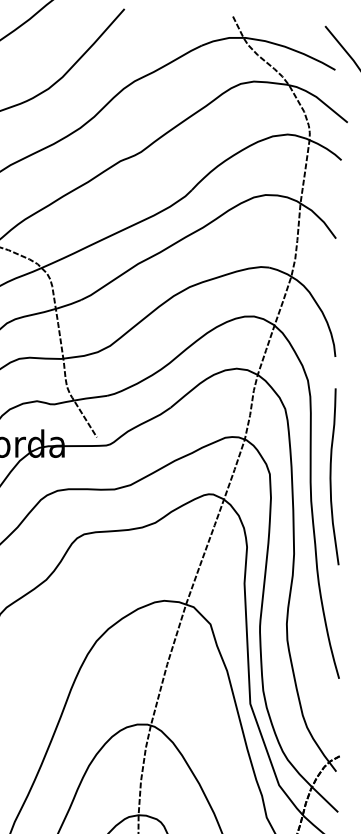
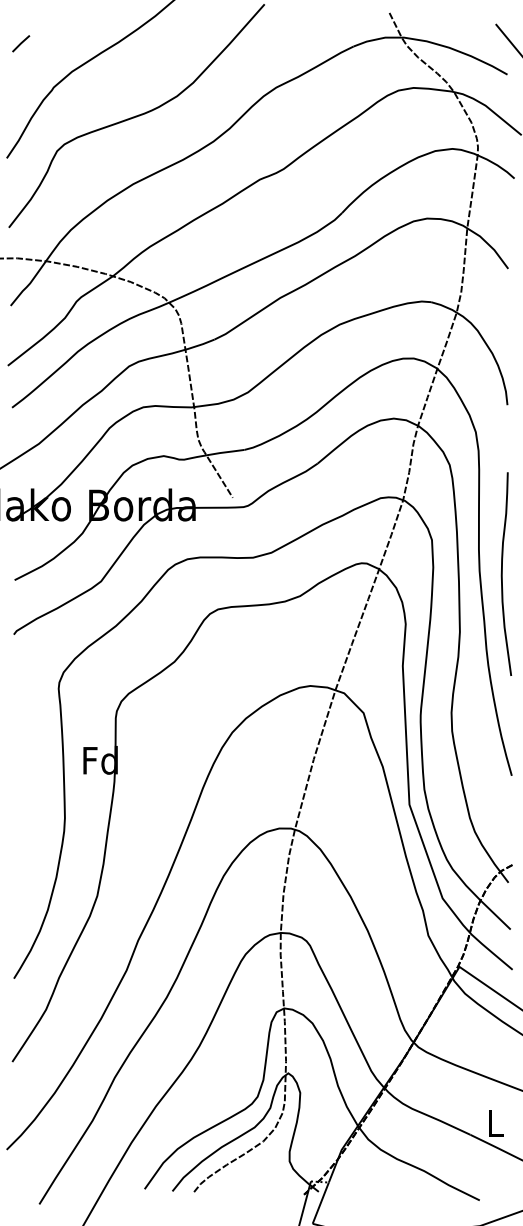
curve: (331, 476) -> (502, 573), moved

